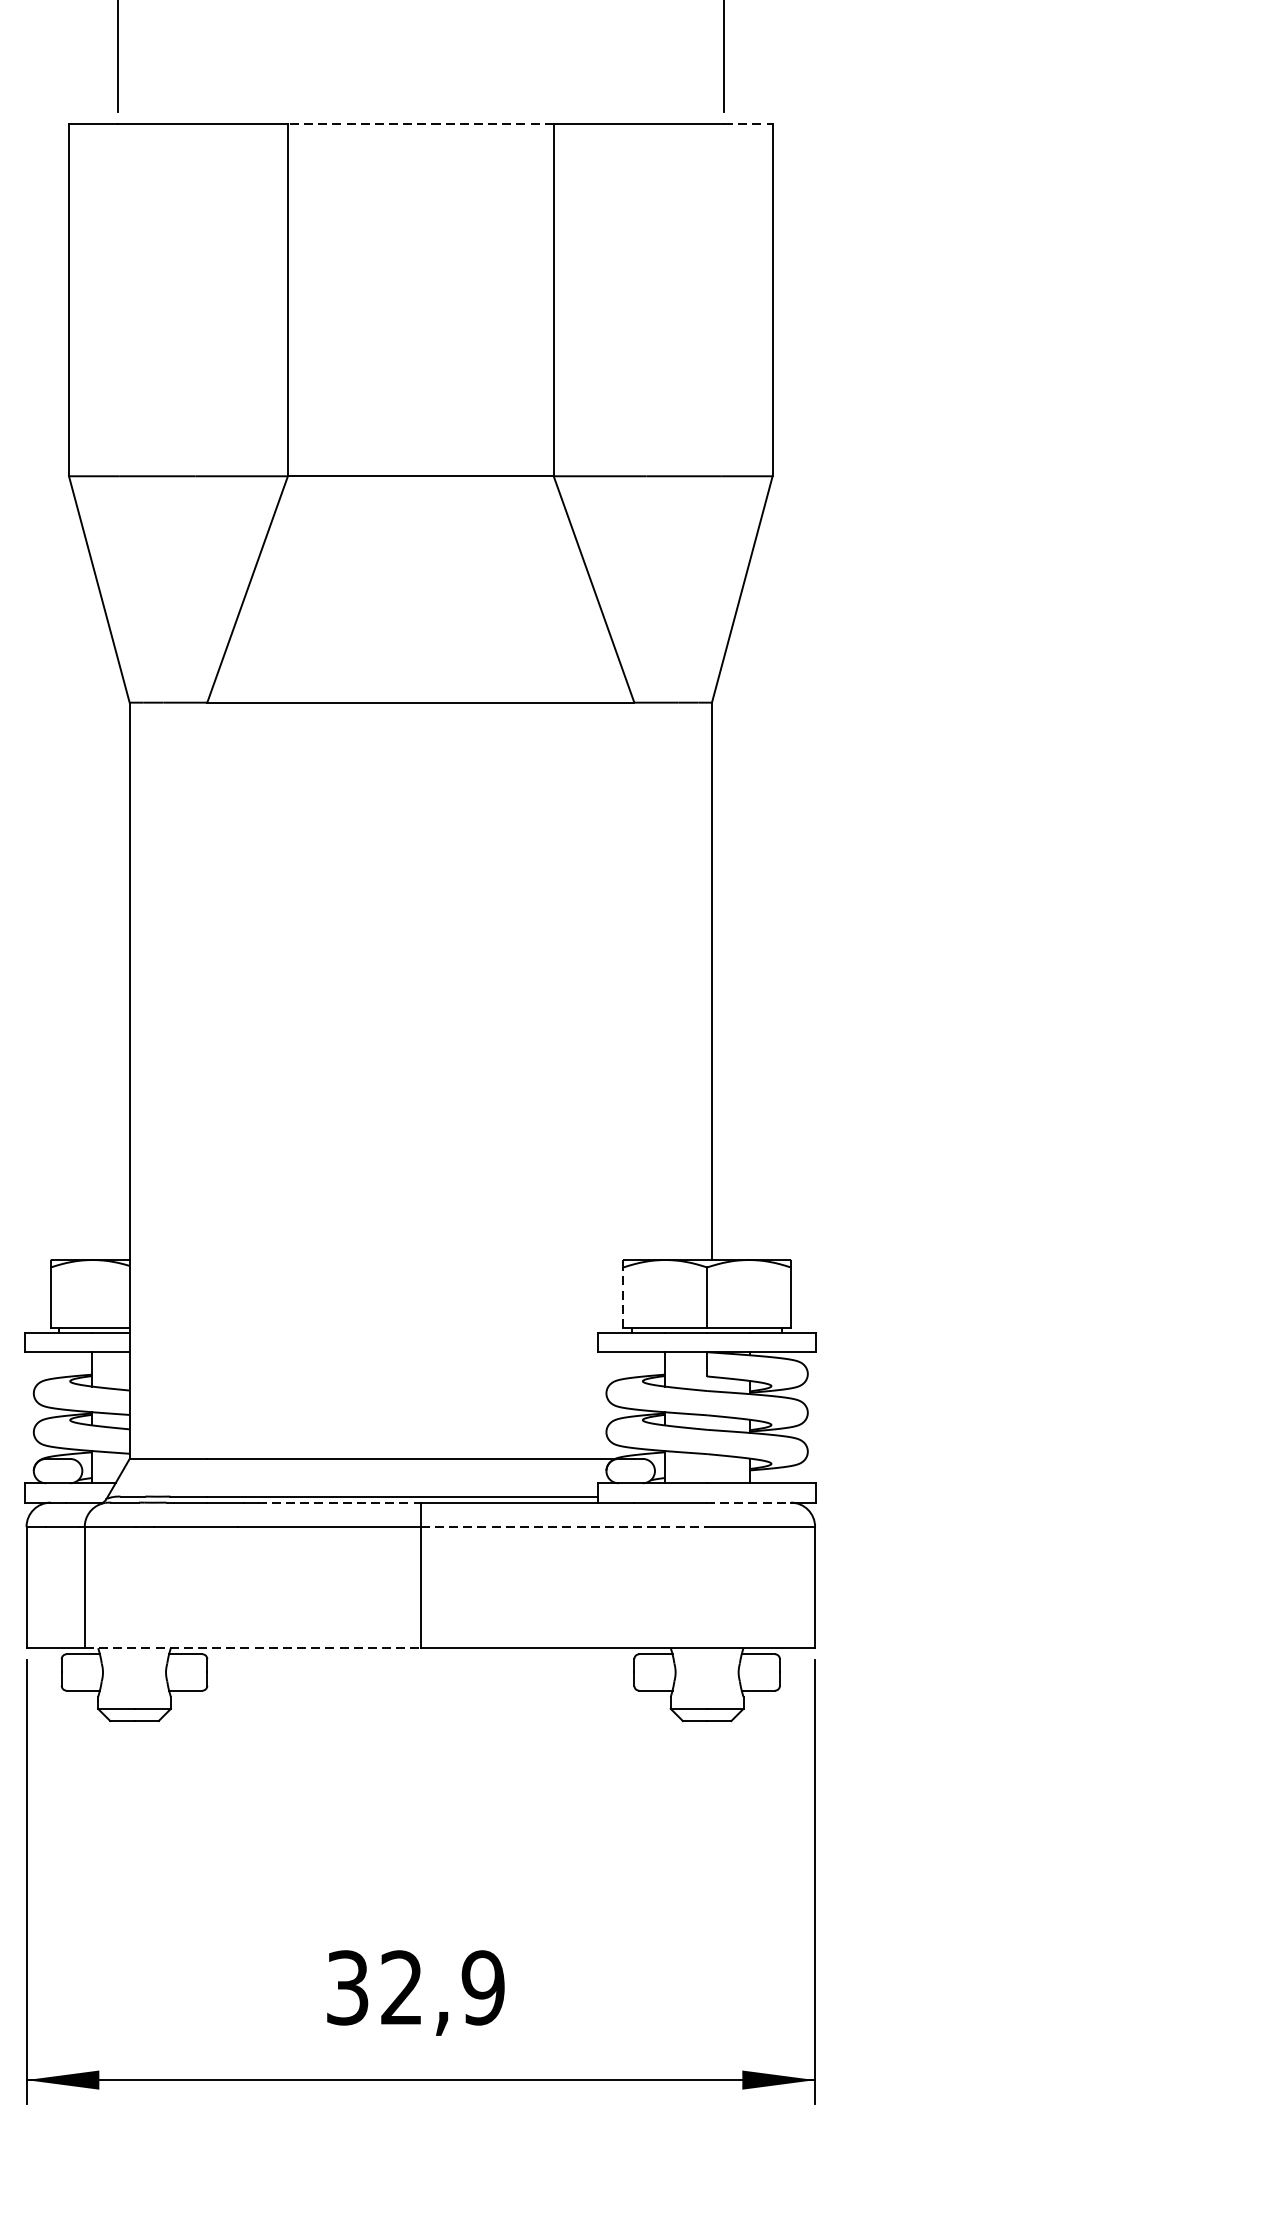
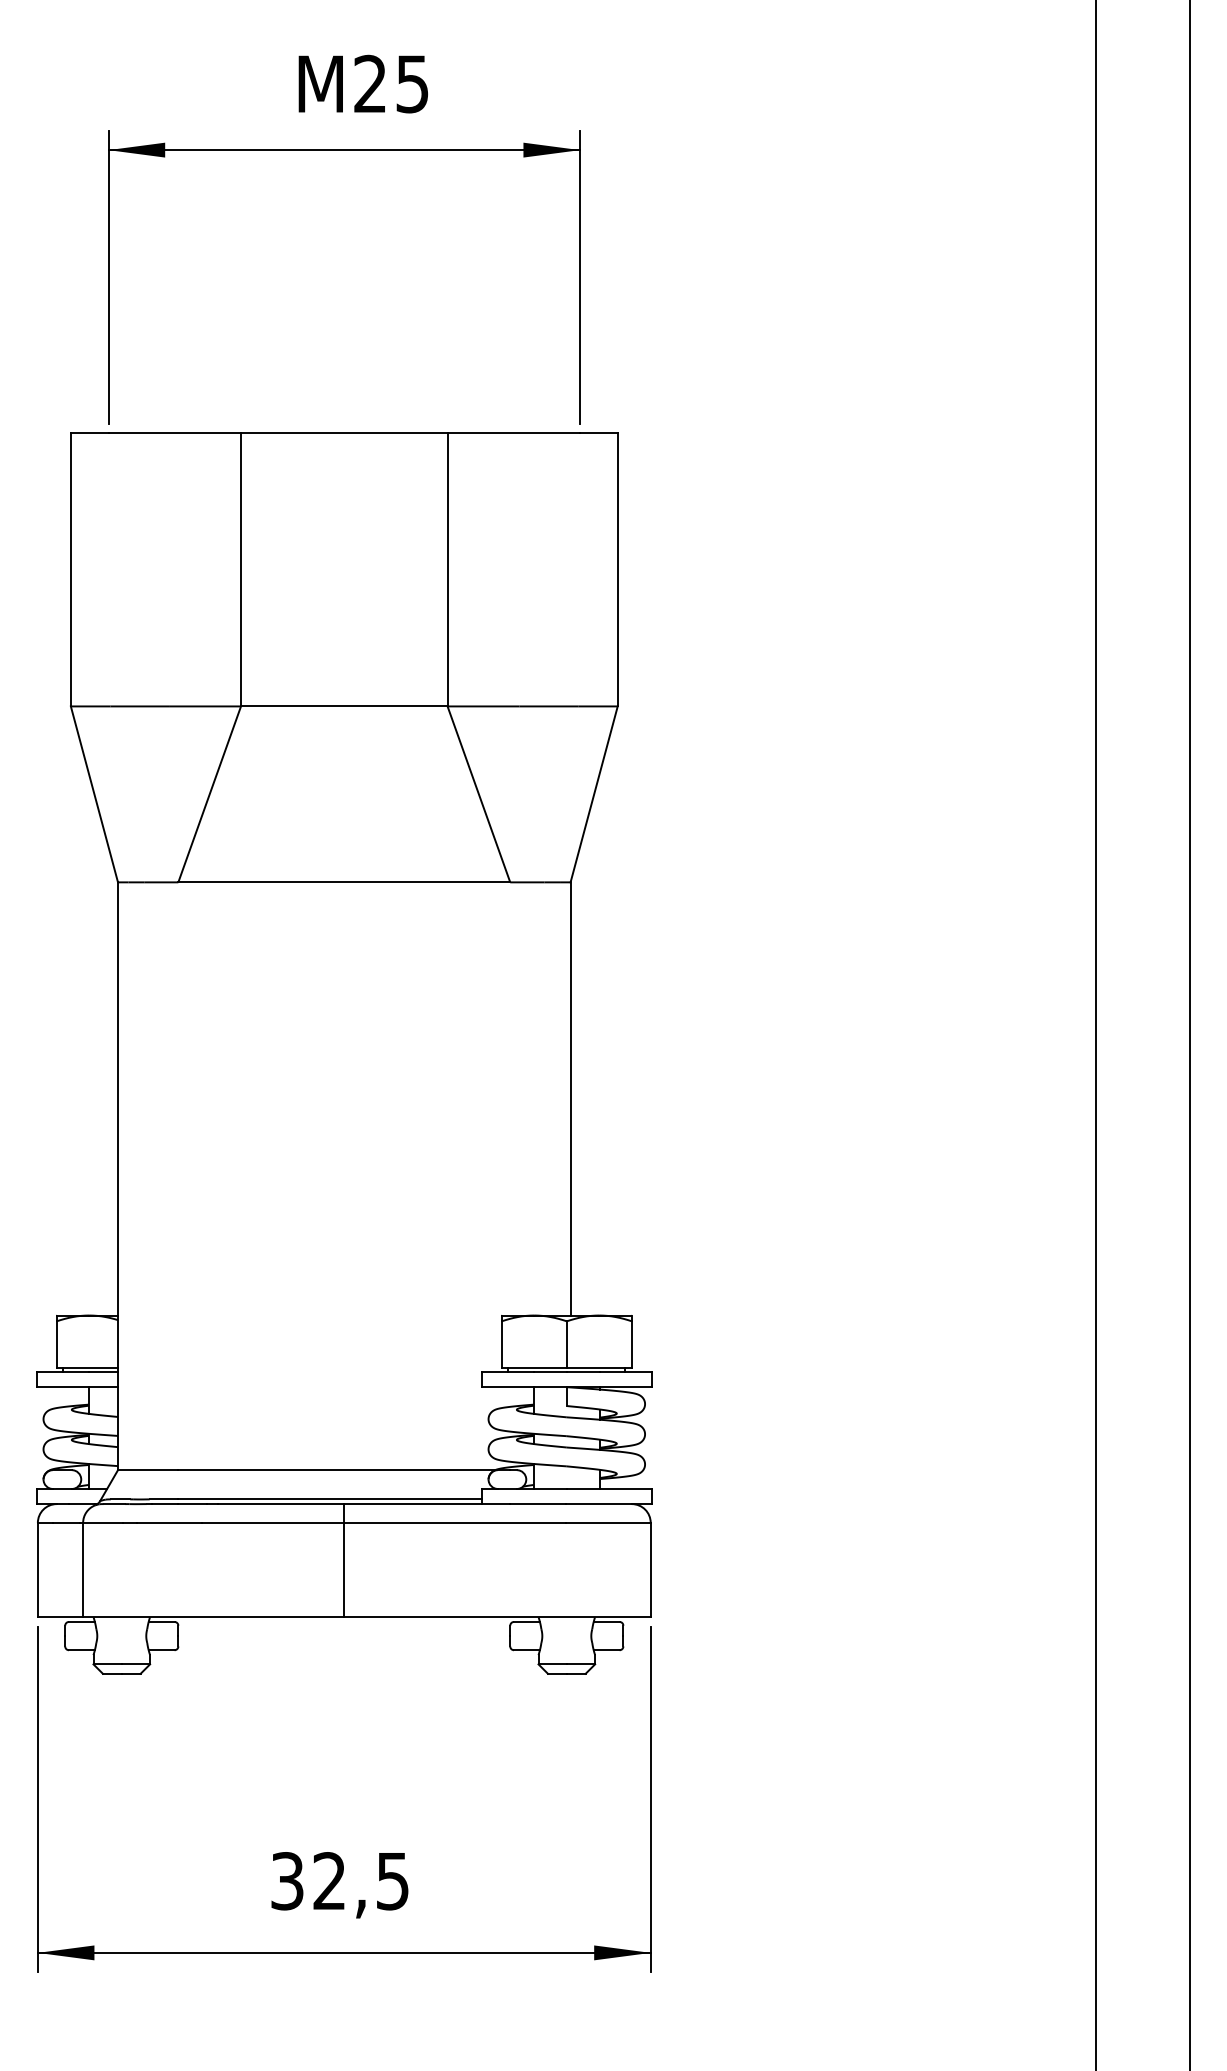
line: (419, 123) -> (343, 432), dashed -> solid
line: (747, 123) -> (598, 432), dashed -> solid
line: (623, 1297) -> (501, 1344), dashed -> solid
line: (340, 1503) -> (281, 1504), dashed -> solid
line: (749, 1503) -> (599, 1504), dashed -> solid
line: (563, 1526) -> (455, 1522), dashed -> solid
line: (252, 1648) -> (213, 1617), dashed -> solid
text: (482, 1988) -> (392, 1881), 32,9 -> 32,5

